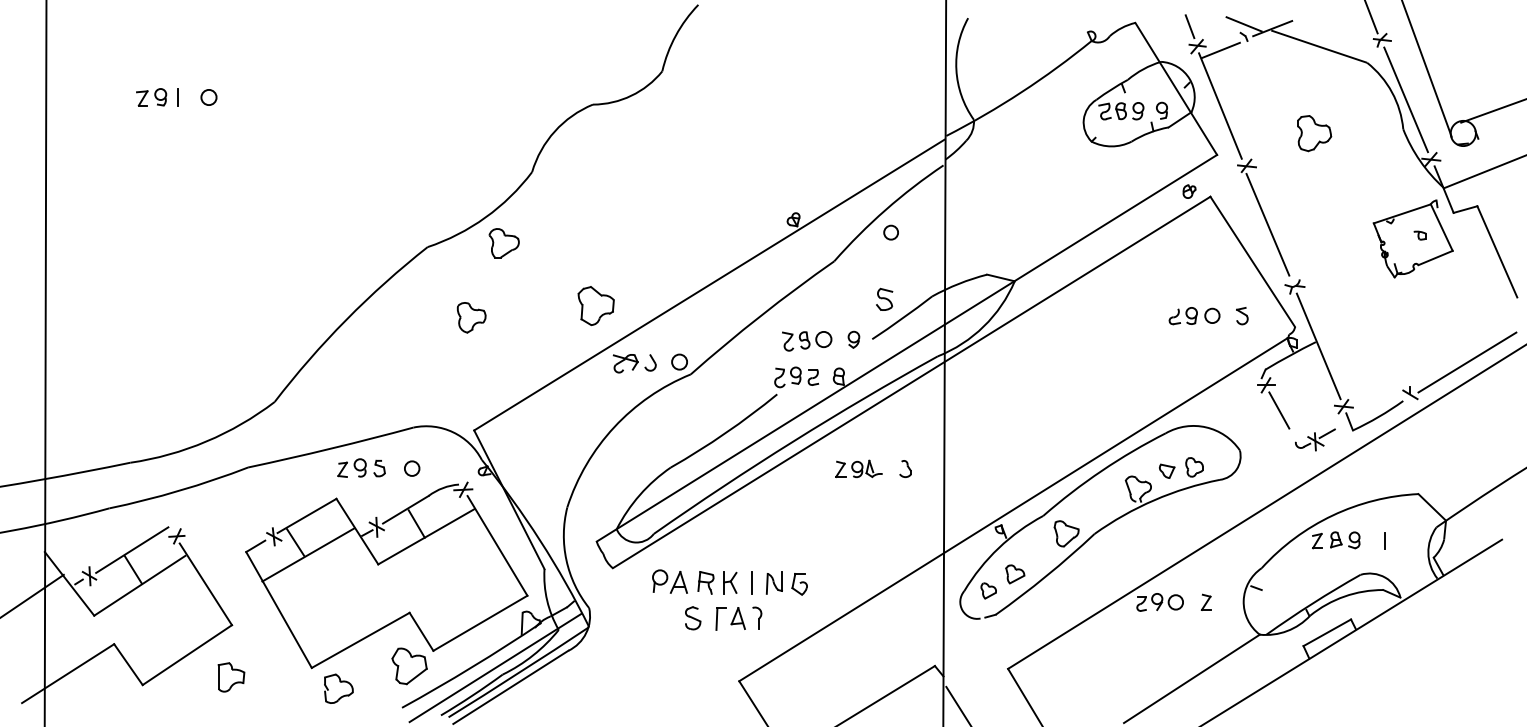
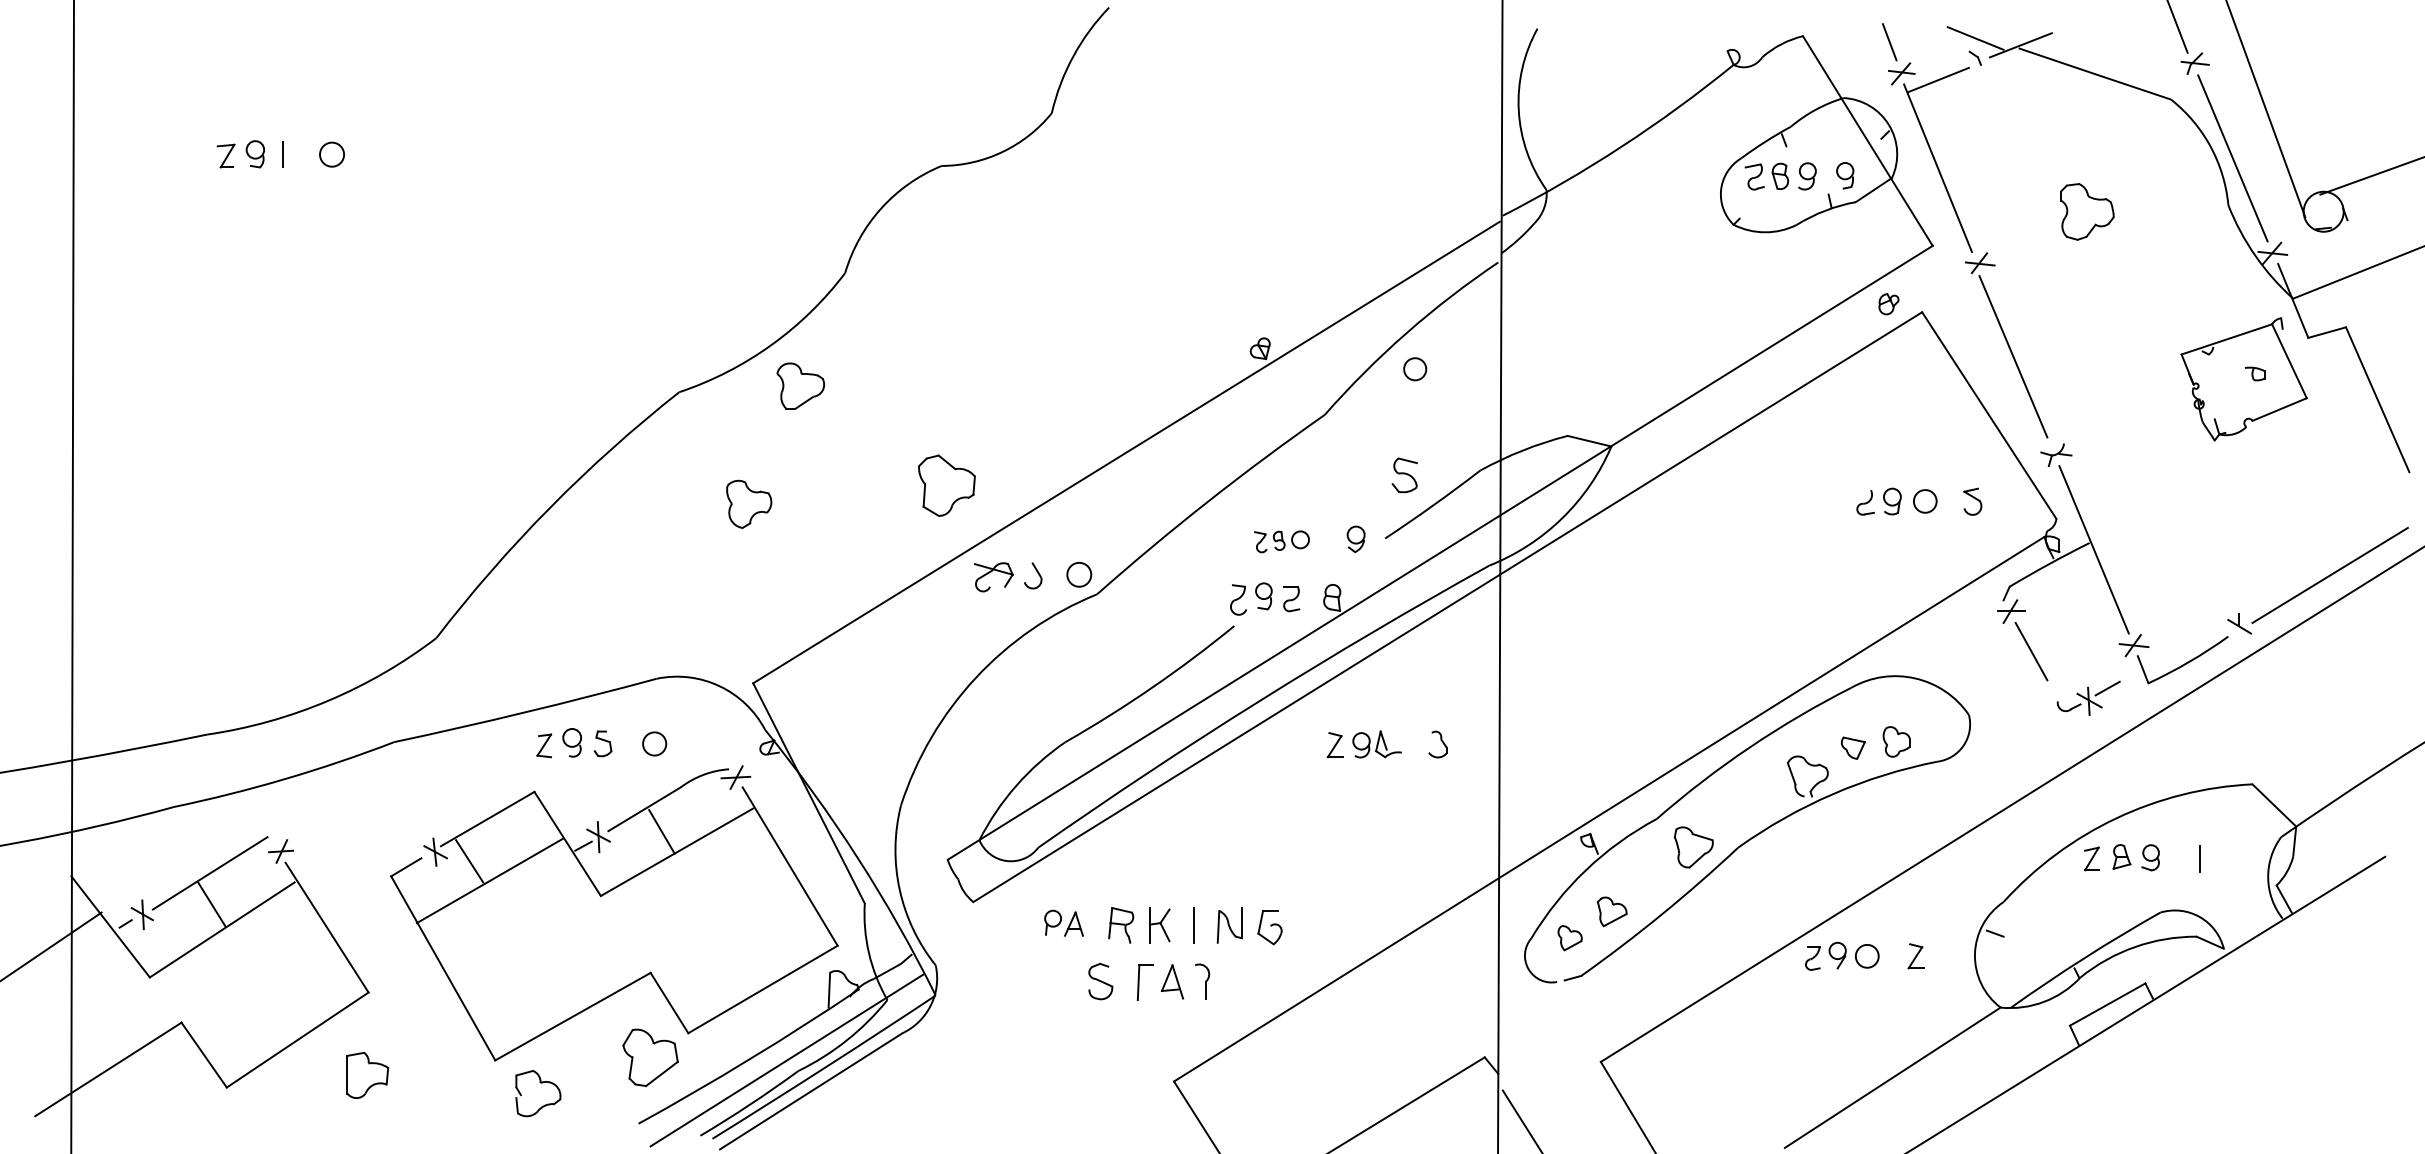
part: (807, 341) -> (1282, 542), size x0.7
part: (669, 581) -> (1063, 923), size x0.7

